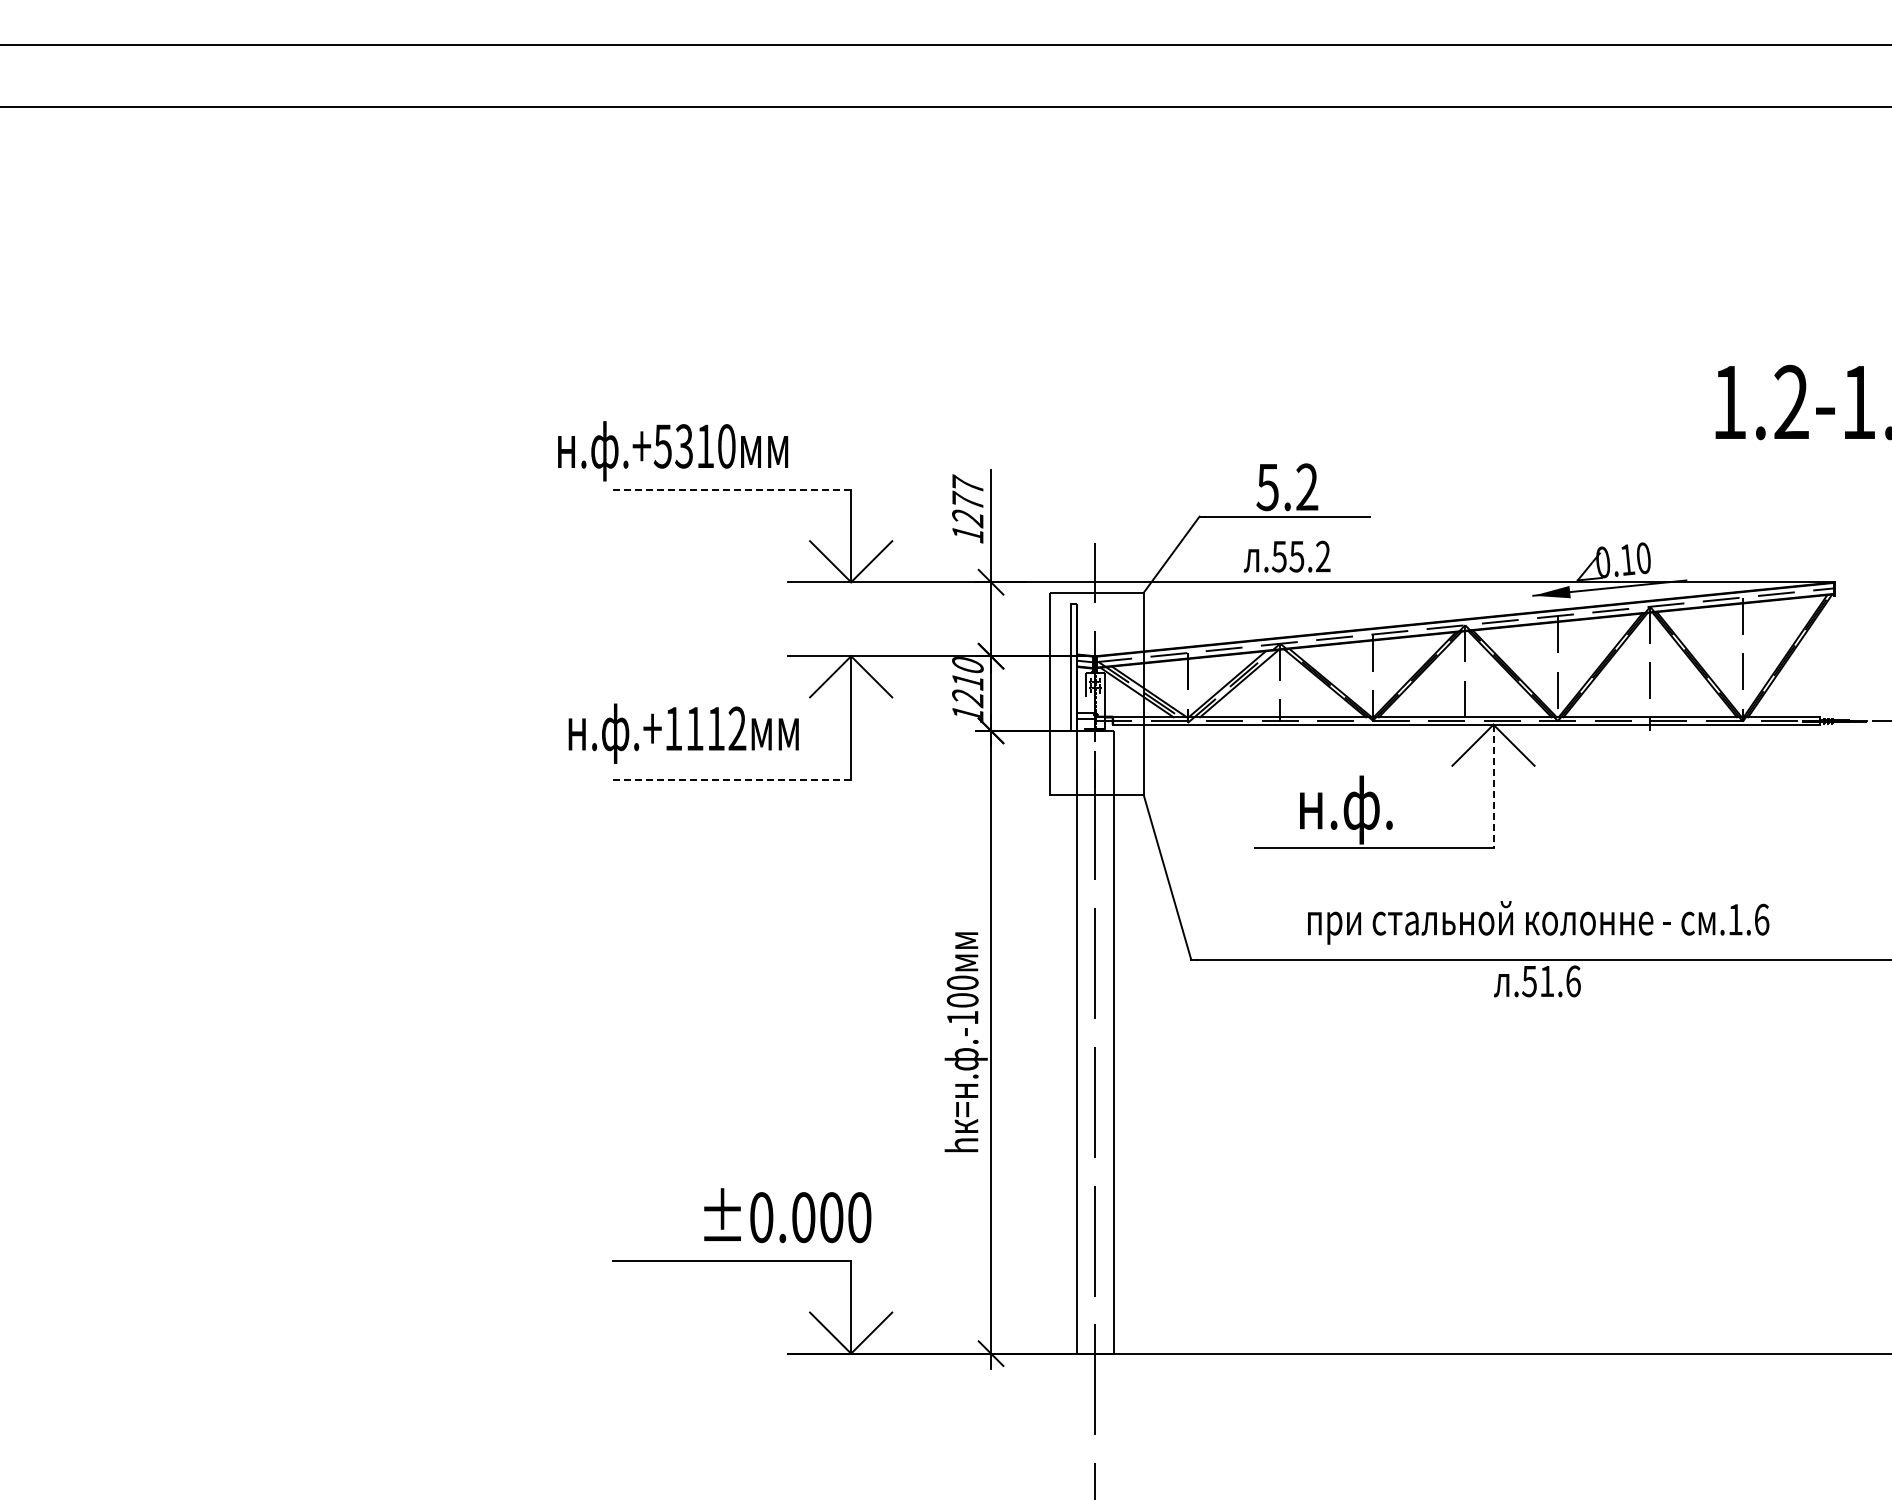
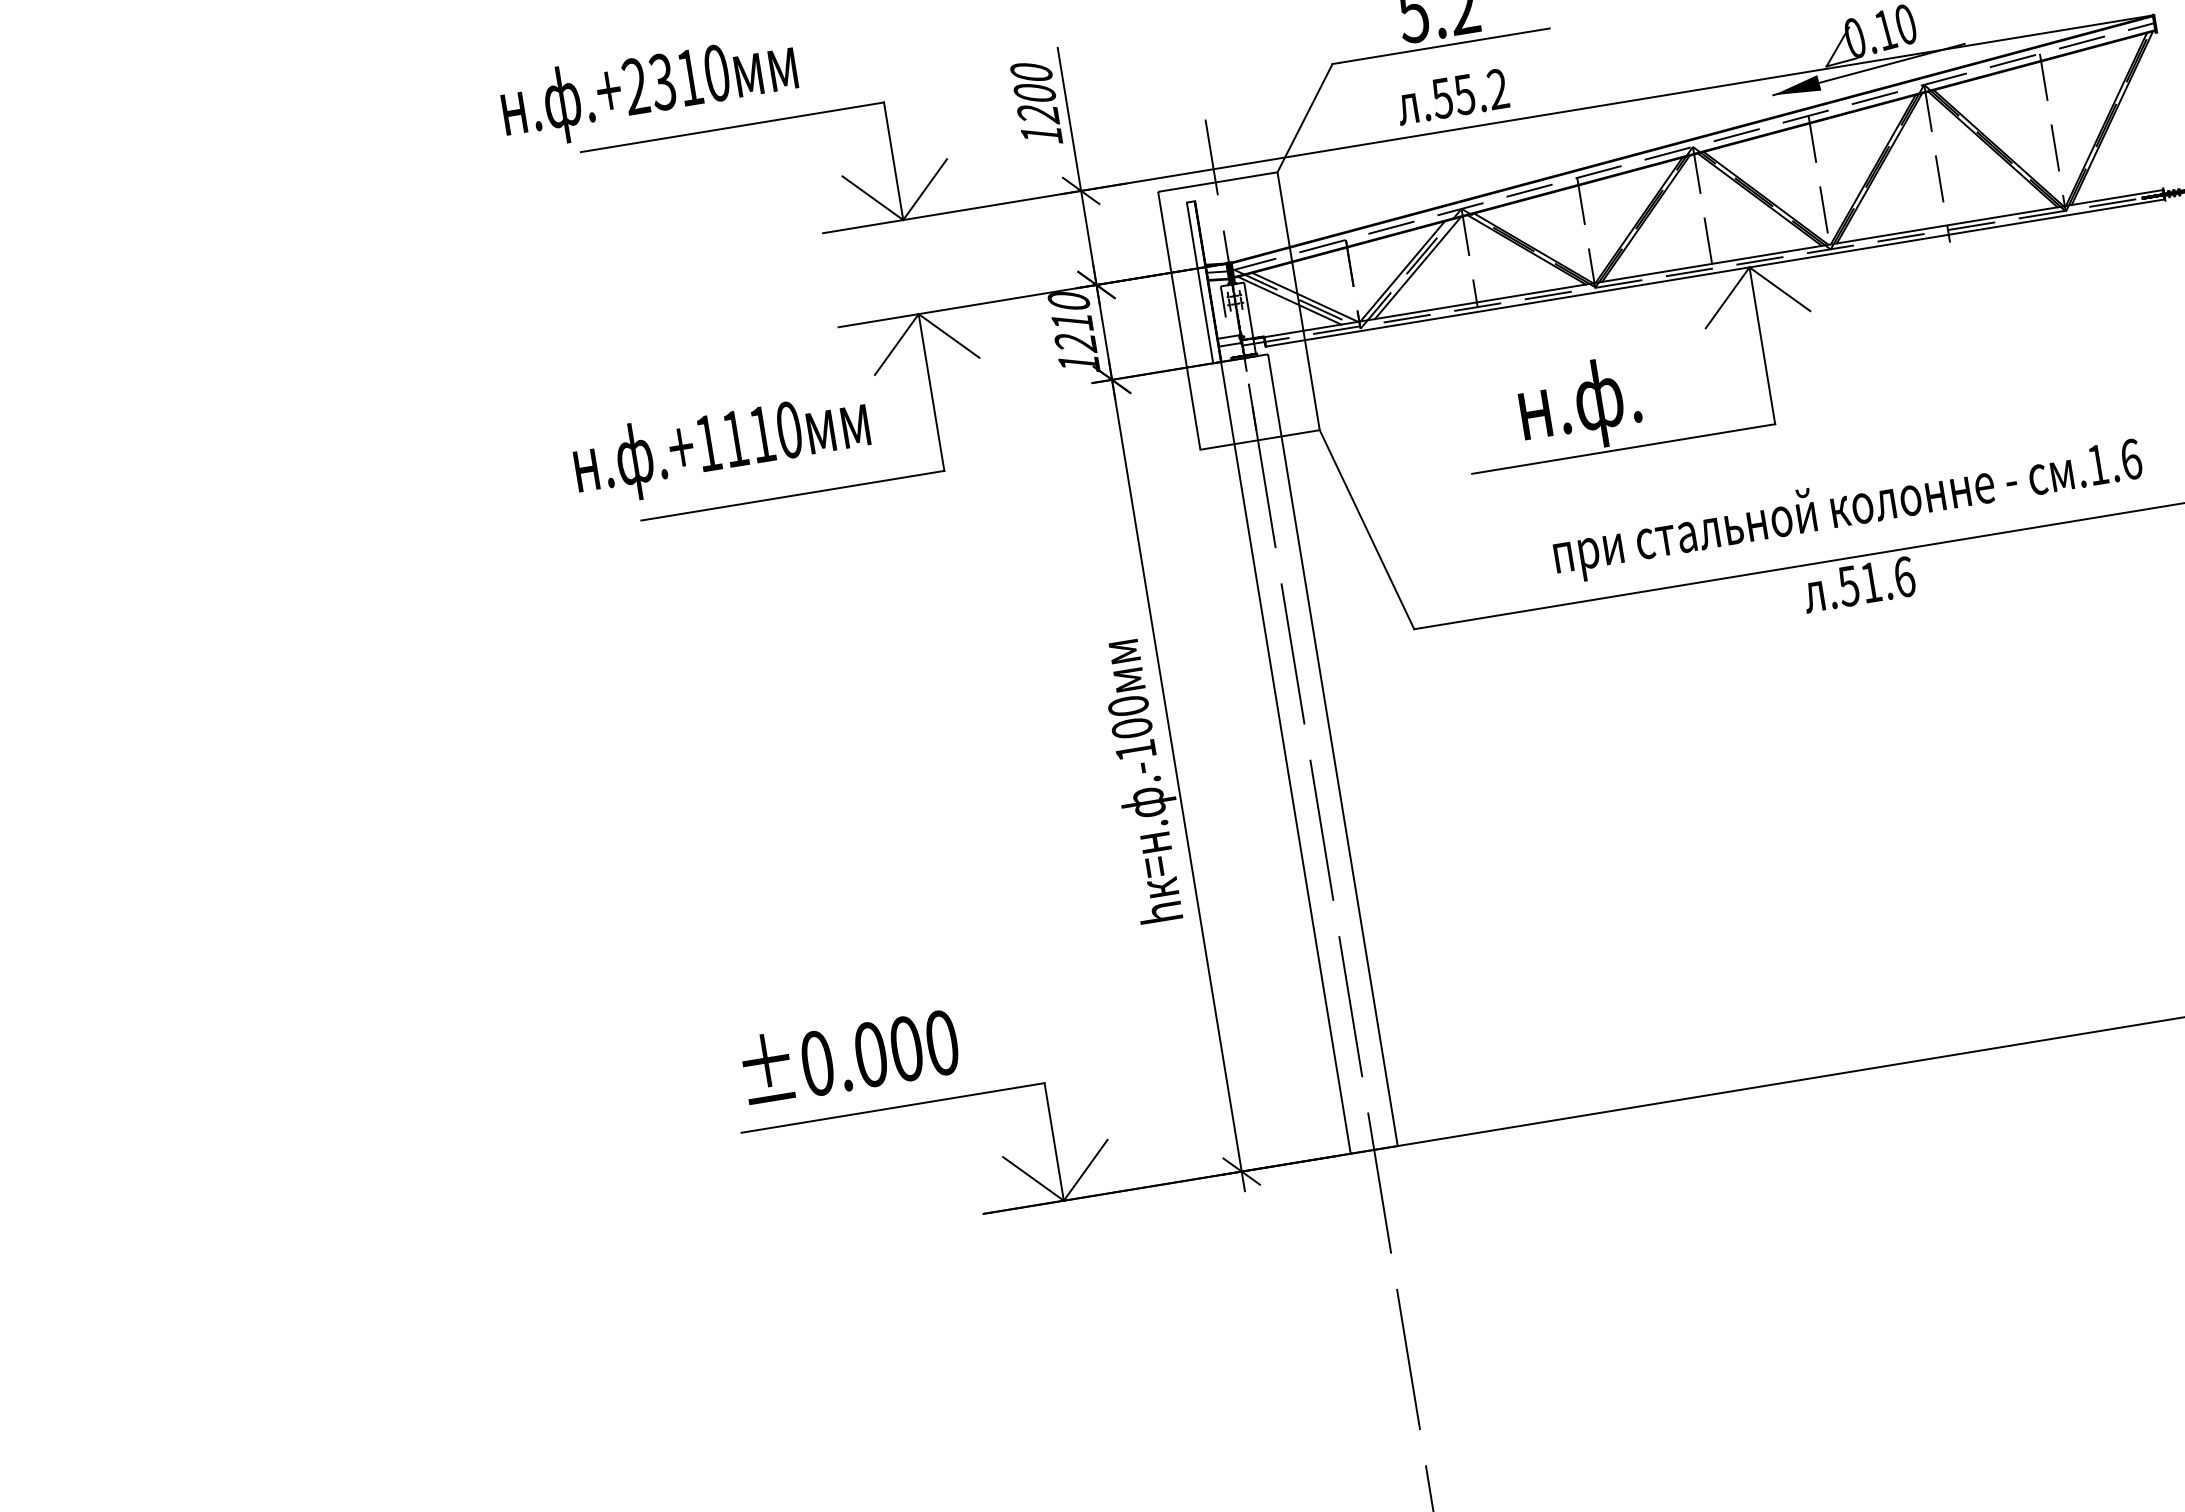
text: (662, 446) -> (635, 86), .+5310 -> .+2310
line: (731, 489) -> (731, 127), dashed -> solid
text: (967, 491) -> (1032, 80), 1277 -> 1200
text: (737, 728) -> (789, 429), .+1112 -> .+1110
line: (731, 779) -> (792, 495), dashed -> solid
line: (1493, 786) -> (1762, 345), dashed -> solid
text: (787, 1215) -> (849, 1055), moved

